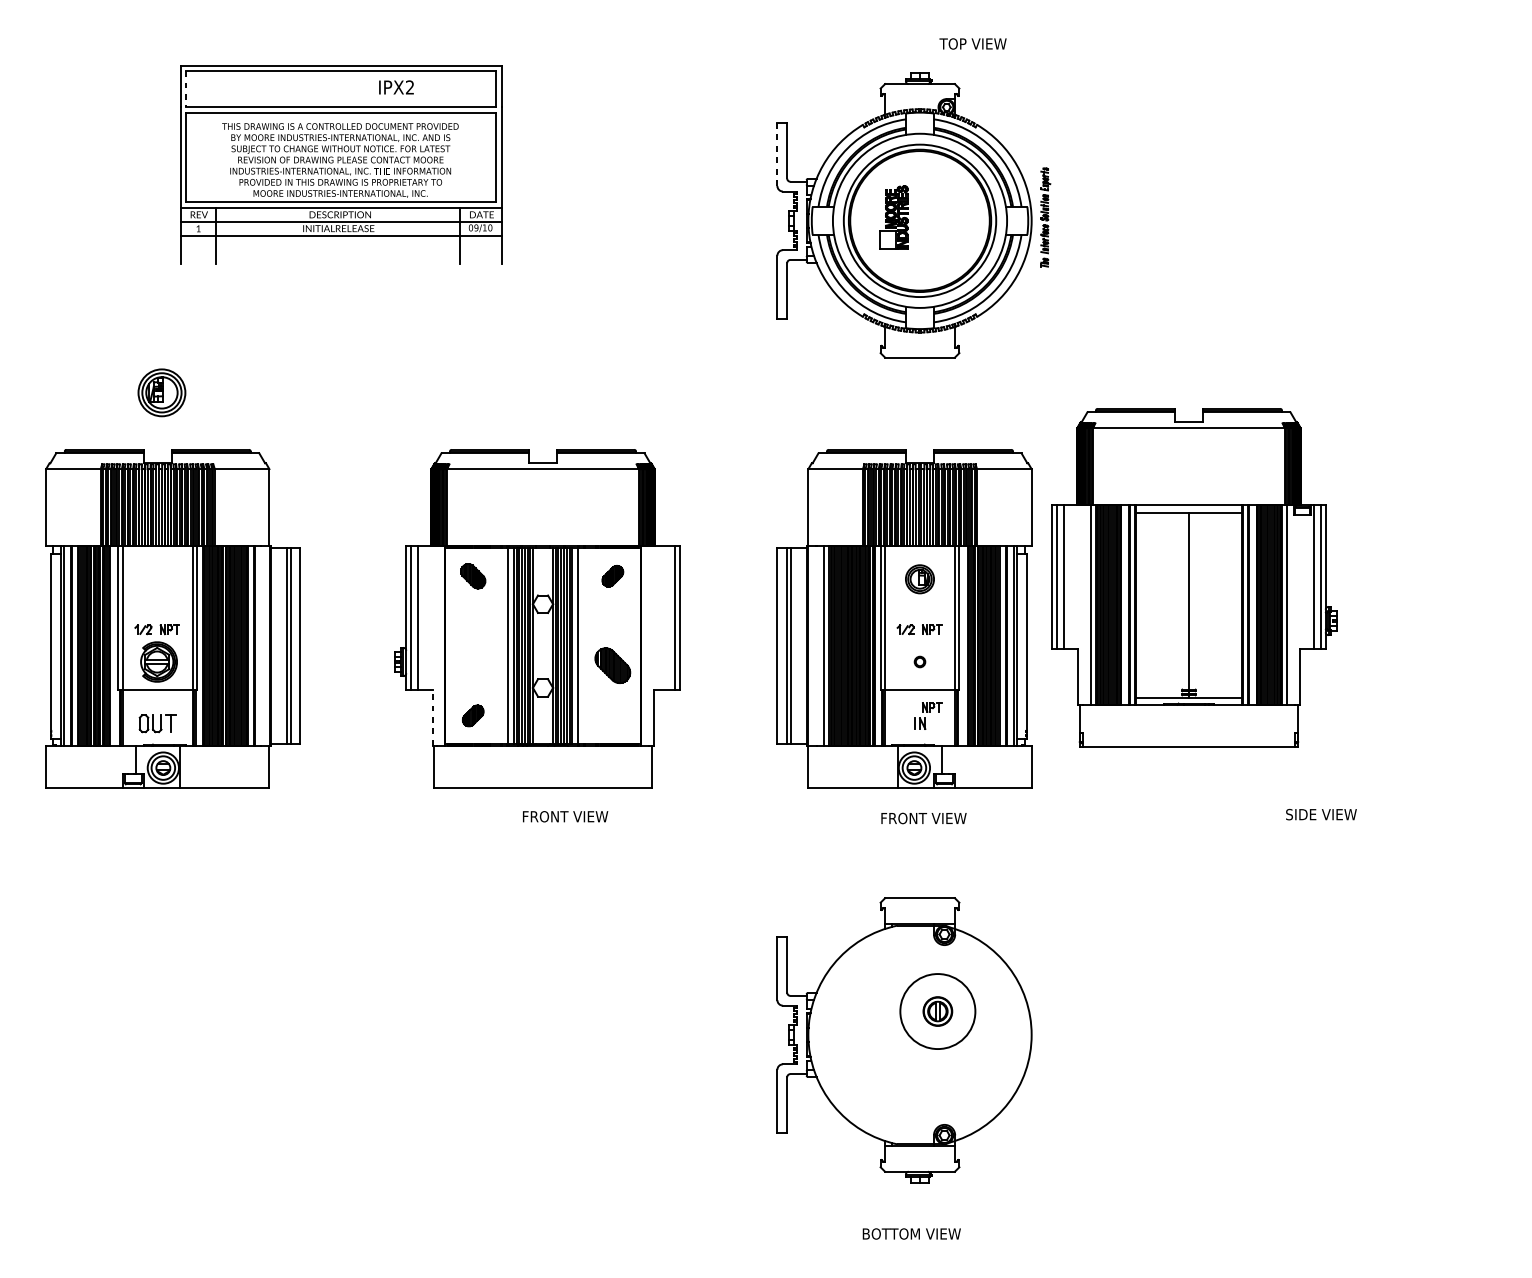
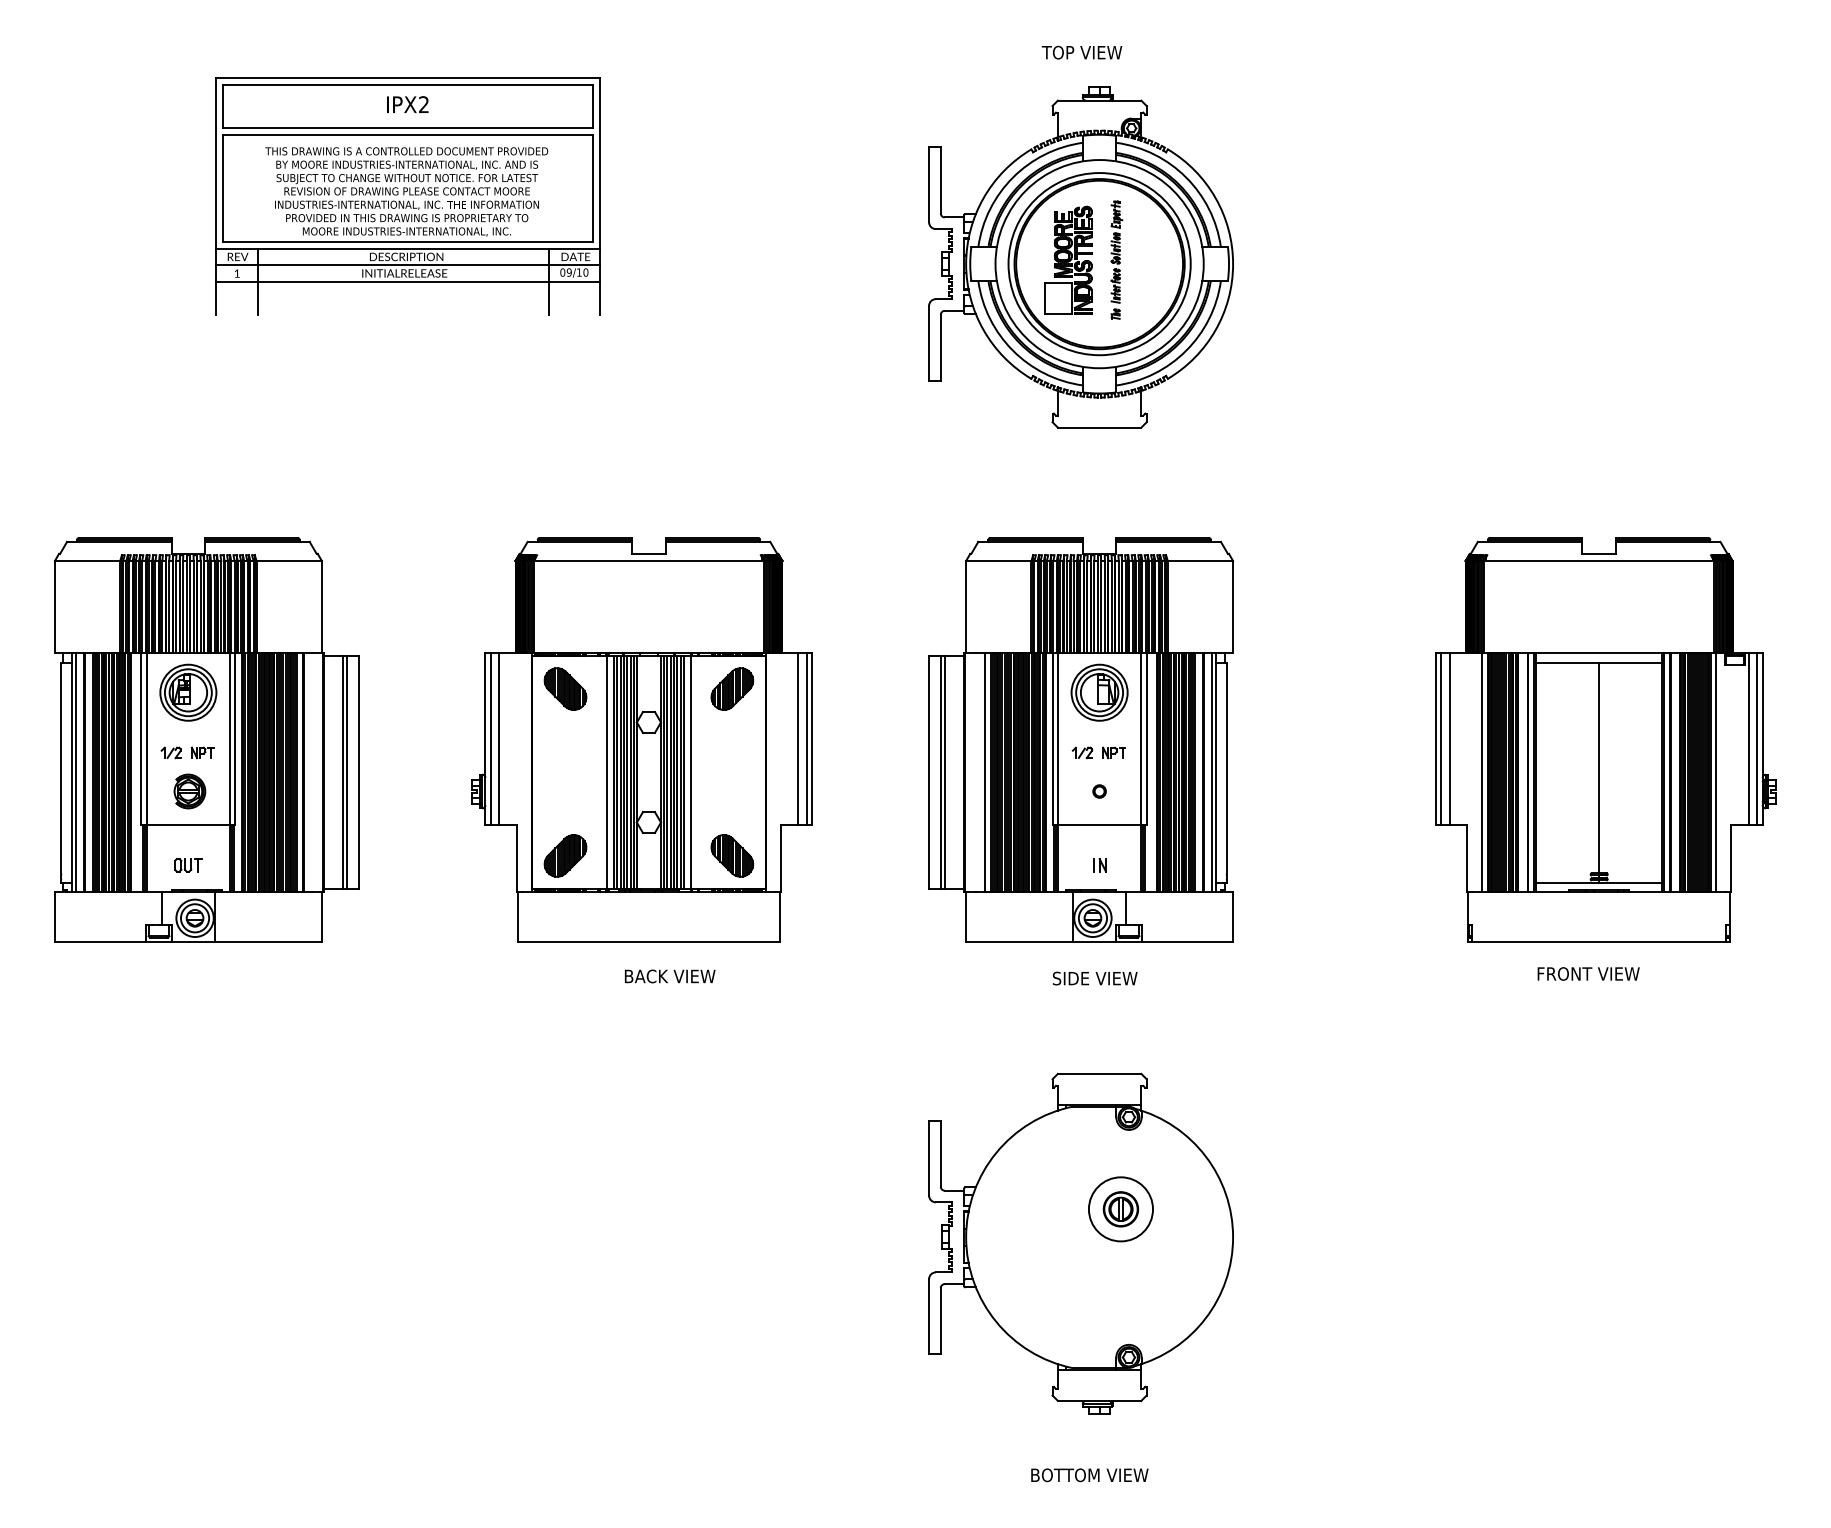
text: (972, 43) -> (1081, 52), moved
text: (396, 87) -> (407, 104), moved
line: (186, 89) -> (222, 106), dashed -> solid
line: (777, 154) -> (929, 184), dashed -> solid
part: (893, 216) -> (1068, 259), size x1.43
part: (1045, 216) -> (1116, 259), moved
part: (162, 392) -> (188, 692), moved
part: (473, 575) -> (565, 688), size x1.43
part: (612, 575) -> (732, 688), size x1.67
part: (1194, 577) -> (1605, 739), moved
part: (919, 579) -> (1099, 692), size x1.67
line: (668, 617) -> (798, 738), added
part: (158, 662) -> (189, 791), size x0.71
part: (612, 665) -> (732, 855), moved
part: (931, 707) -> (1113, 845), removed
part: (473, 715) -> (565, 855), size x1.67
line: (432, 717) -> (516, 857), dashed -> solid
part: (157, 723) -> (188, 865), size x0.62
text: (1328, 814) -> (1588, 973), SIDE VIEW -> FRONT VIEW
text: (566, 816) -> (676, 976), FRONT VIEW -> BACK VIEW
text: (923, 818) -> (1103, 978), FRONT VIEW -> SIDE VIEW
circle: (937, 1011) -> (1120, 1209), size x0.71

